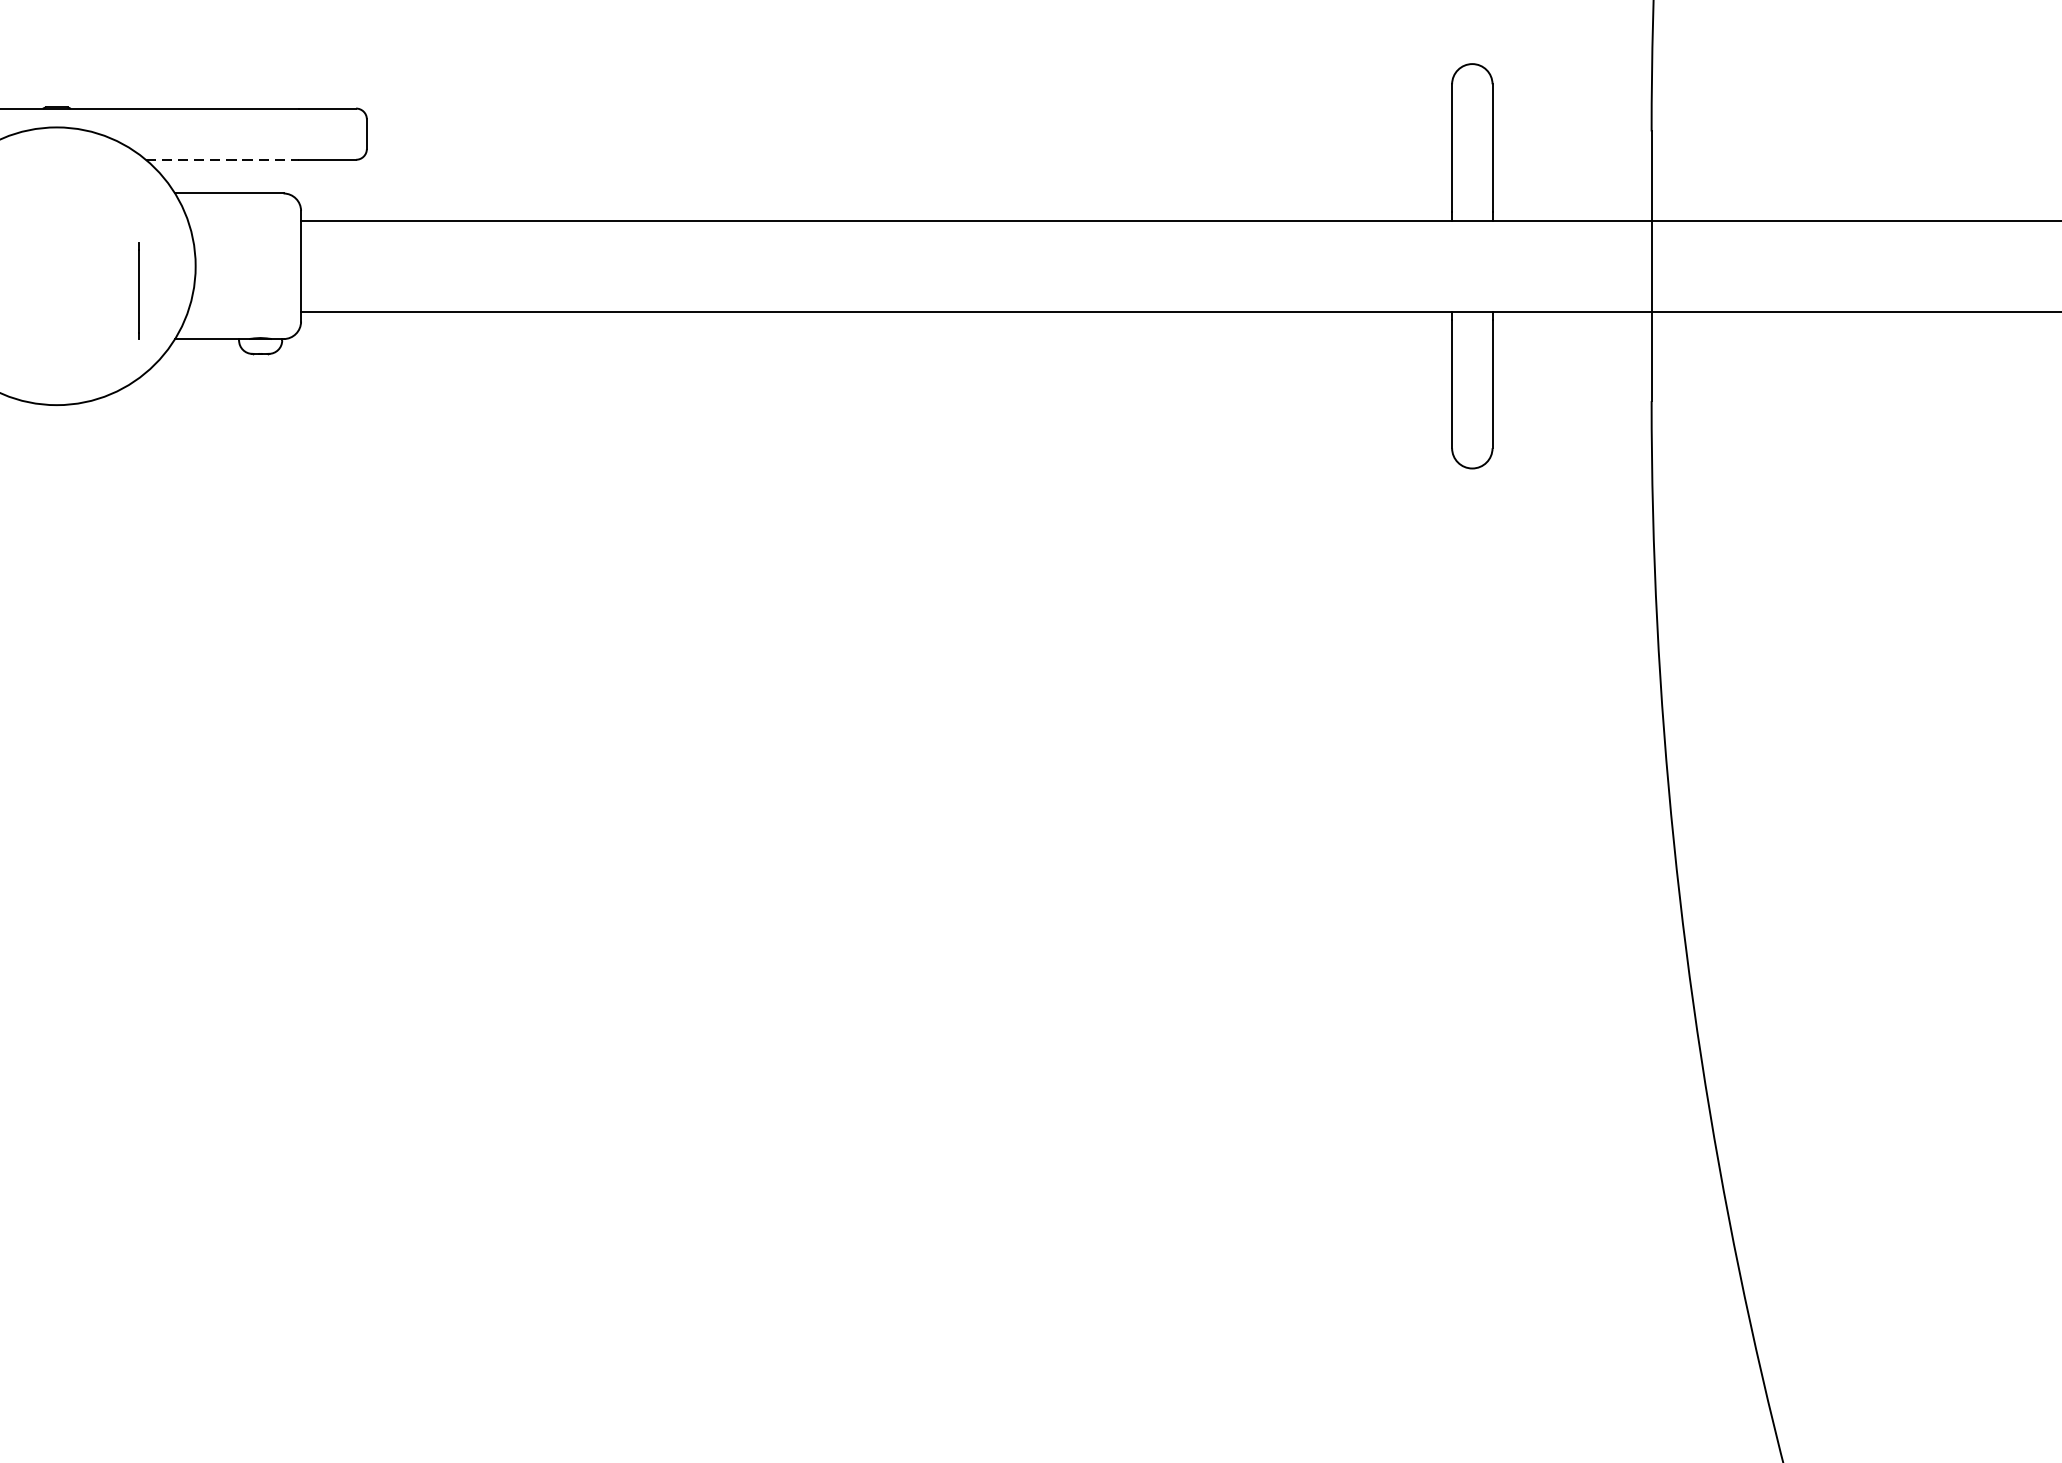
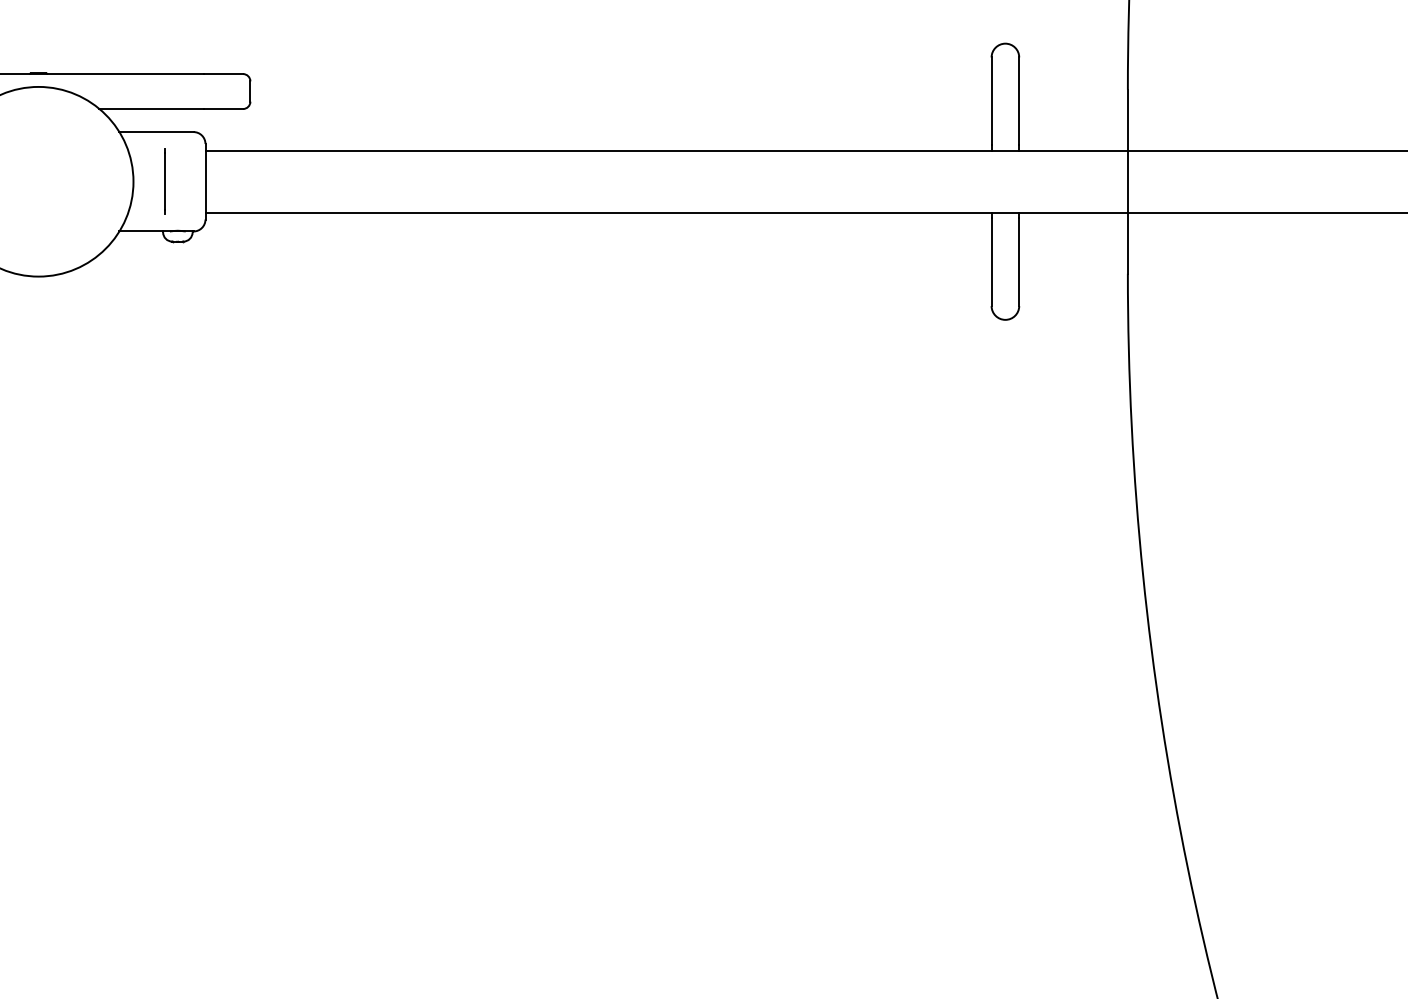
line: (223, 160) -> (152, 109), dashed -> solid
line: (138, 290) -> (164, 181), moved

